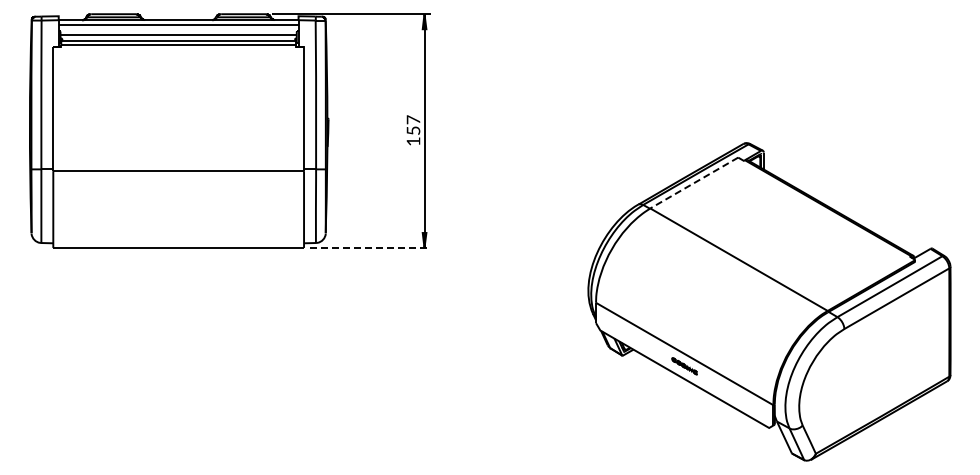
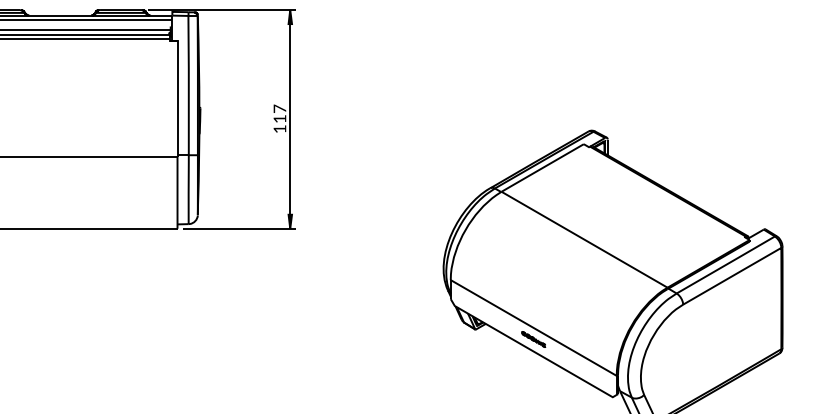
text: (413, 130) -> (279, 118), 157 -> 117
line: (694, 183) -> (542, 168), dashed -> solid
line: (370, 247) -> (239, 228), dashed -> solid

